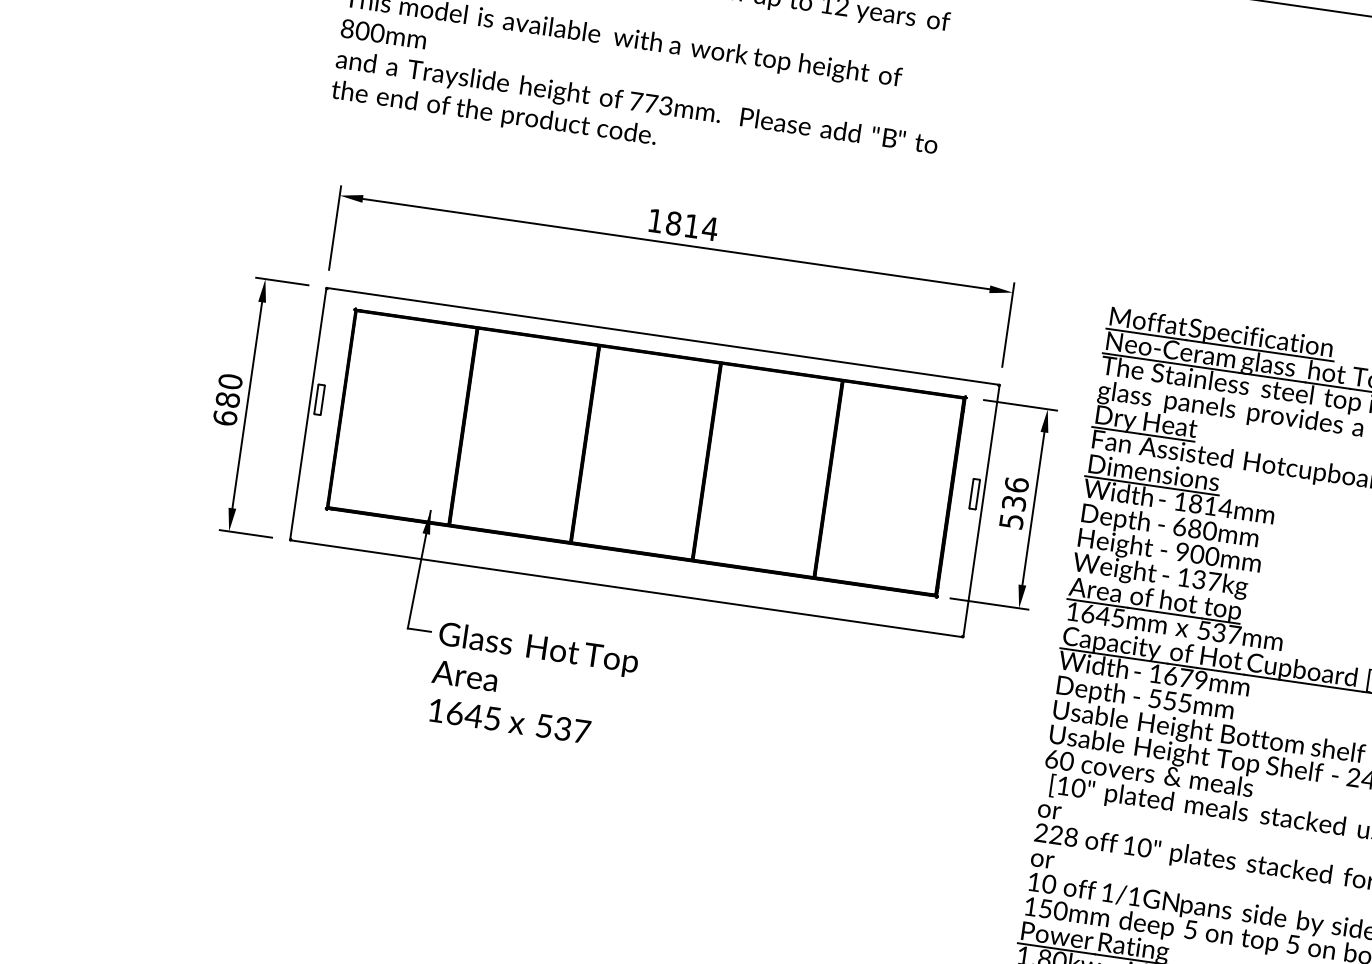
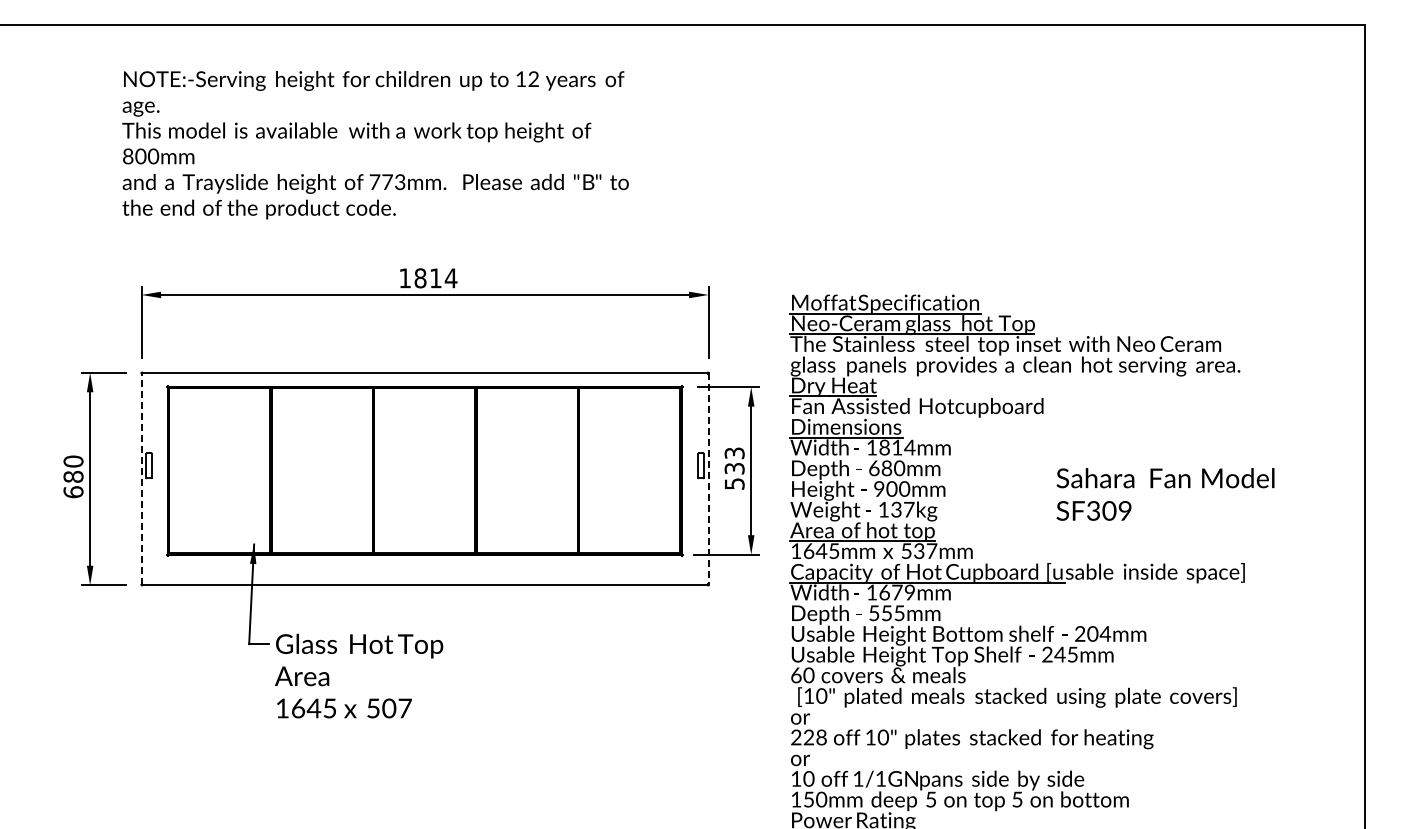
line: (308, 414) -> (141, 479), solid -> dashed
text: (1016, 485) -> (734, 453), 536 -> 533
line: (981, 511) -> (708, 479), solid -> dashed
text: (563, 728) -> (389, 708), 537 -> 507

